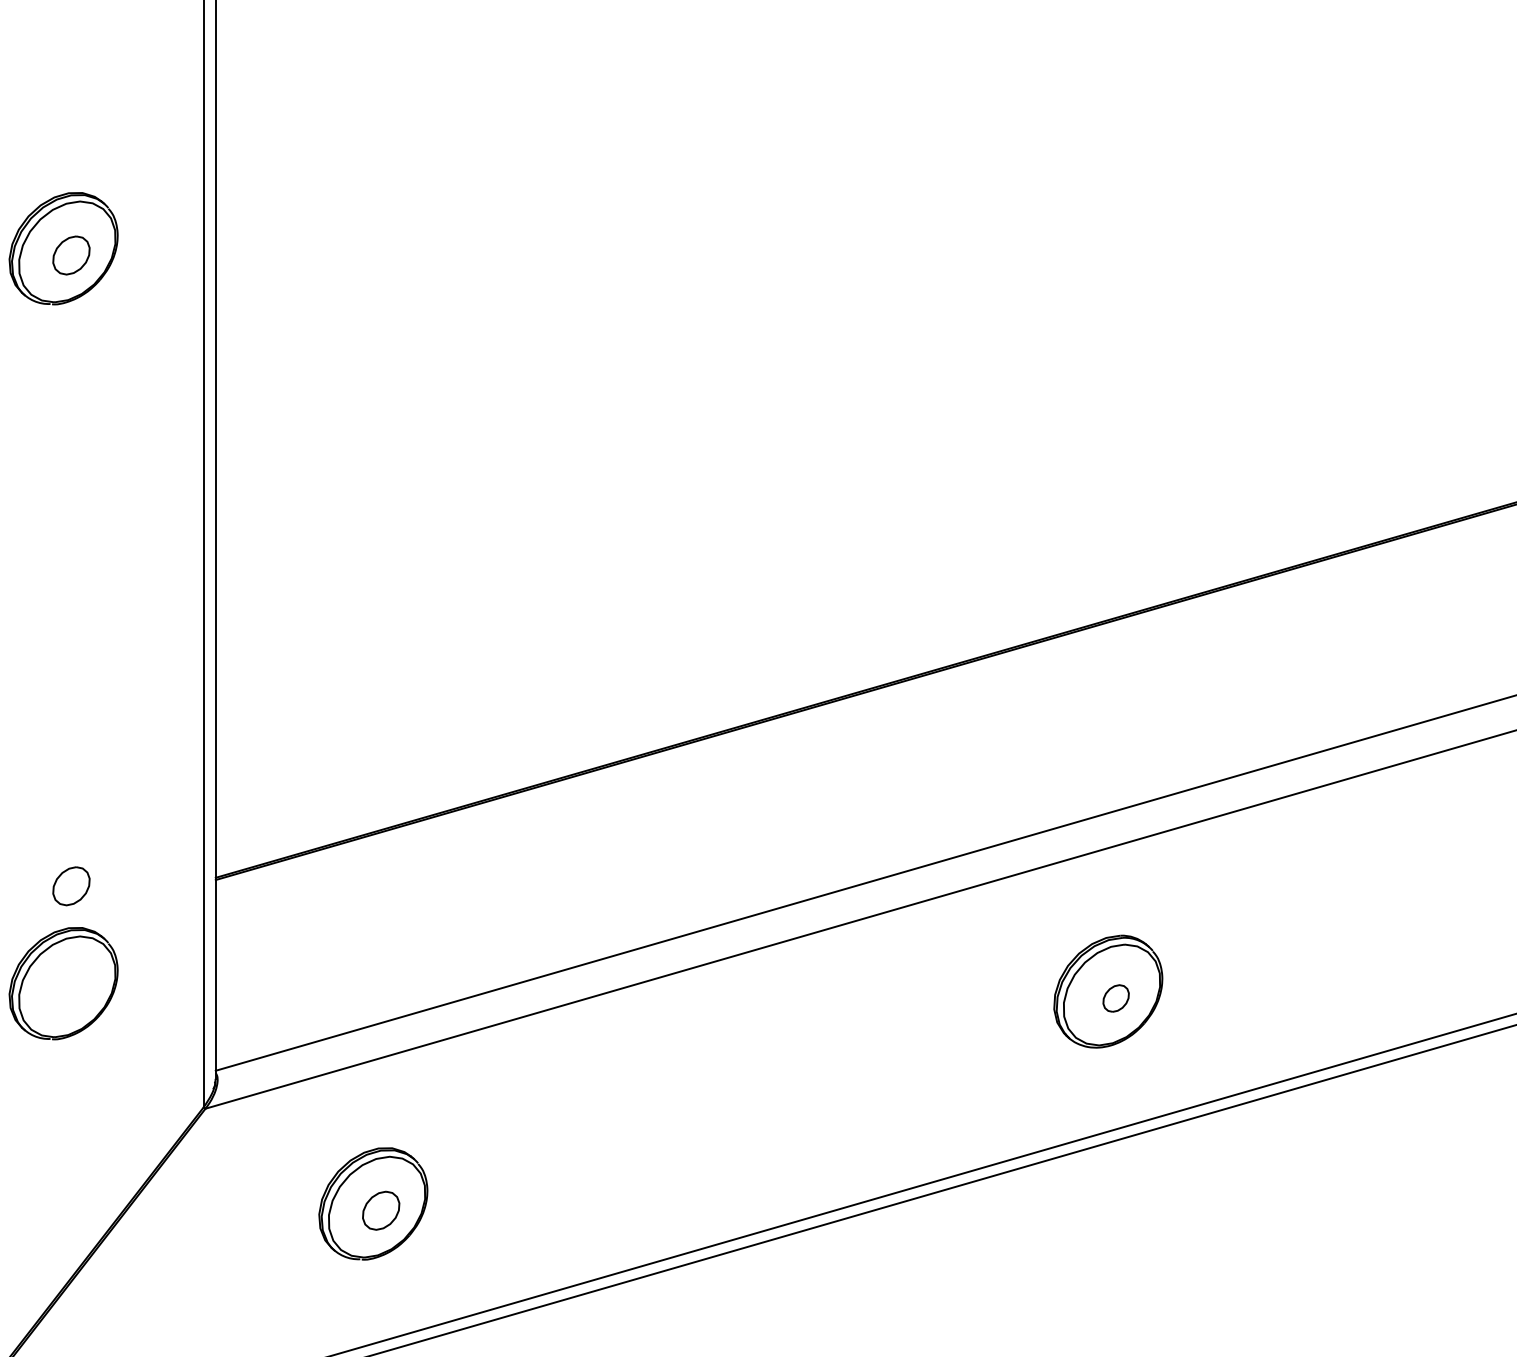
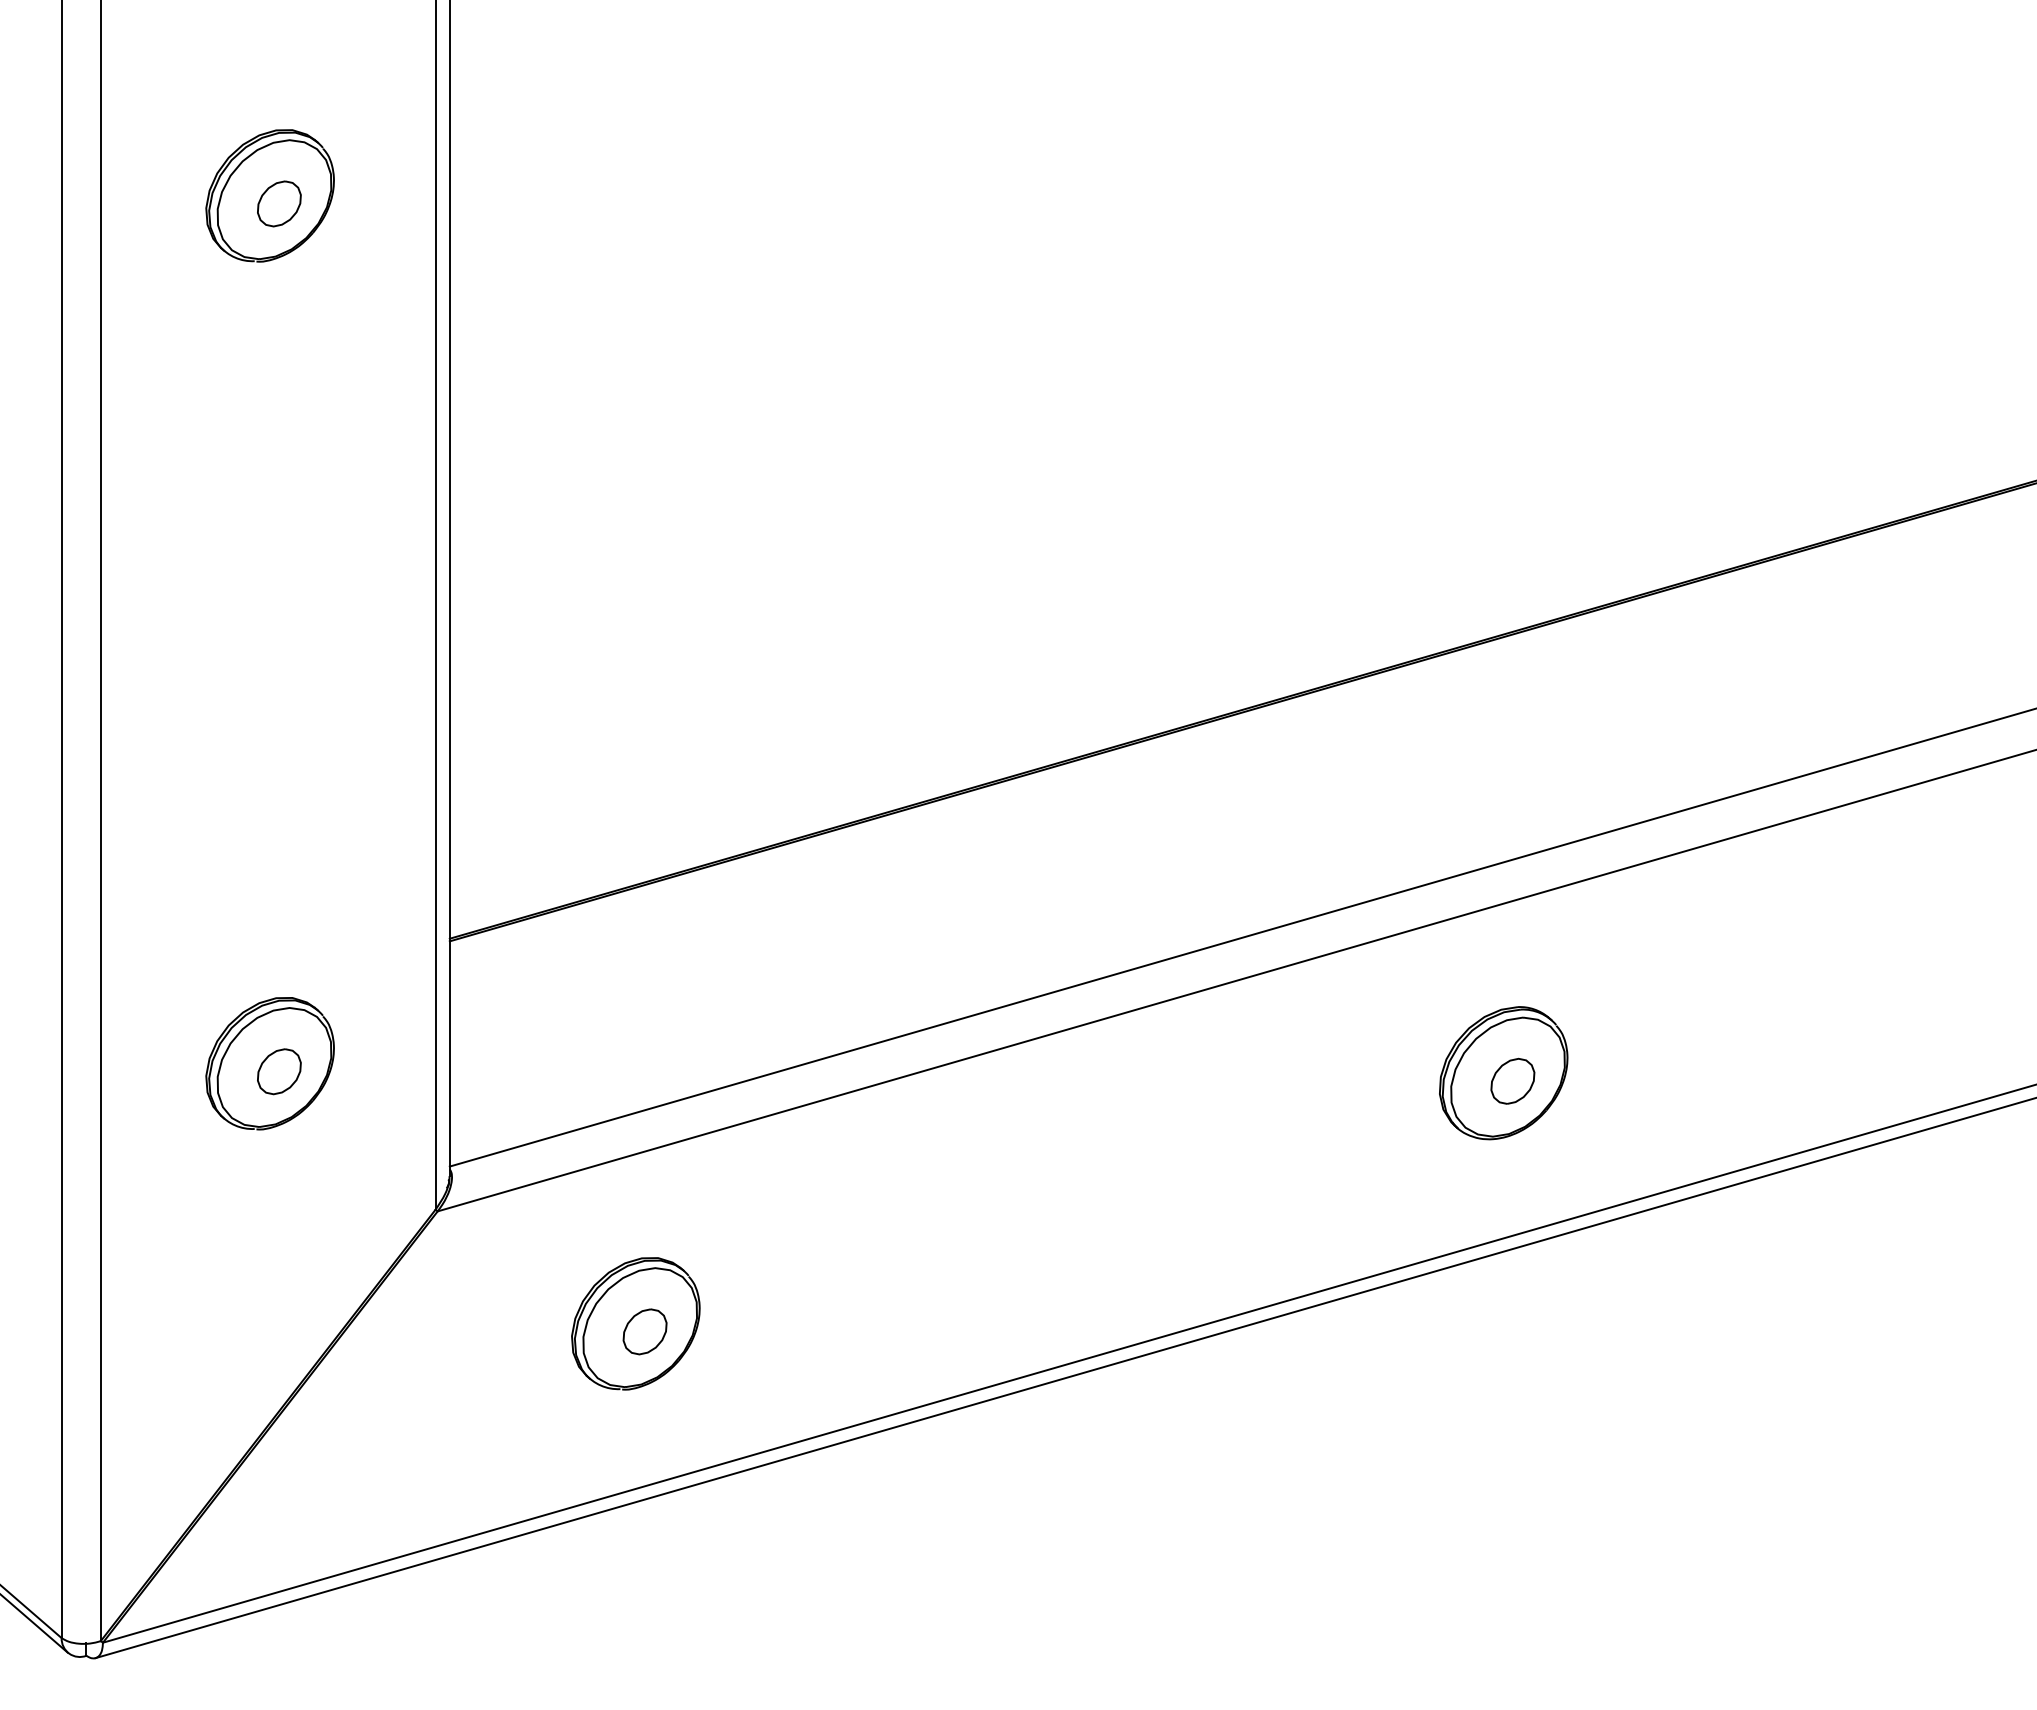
part: (71, 886) -> (279, 1071), moved
part: (1115, 997) -> (1512, 1080), size x1.43

